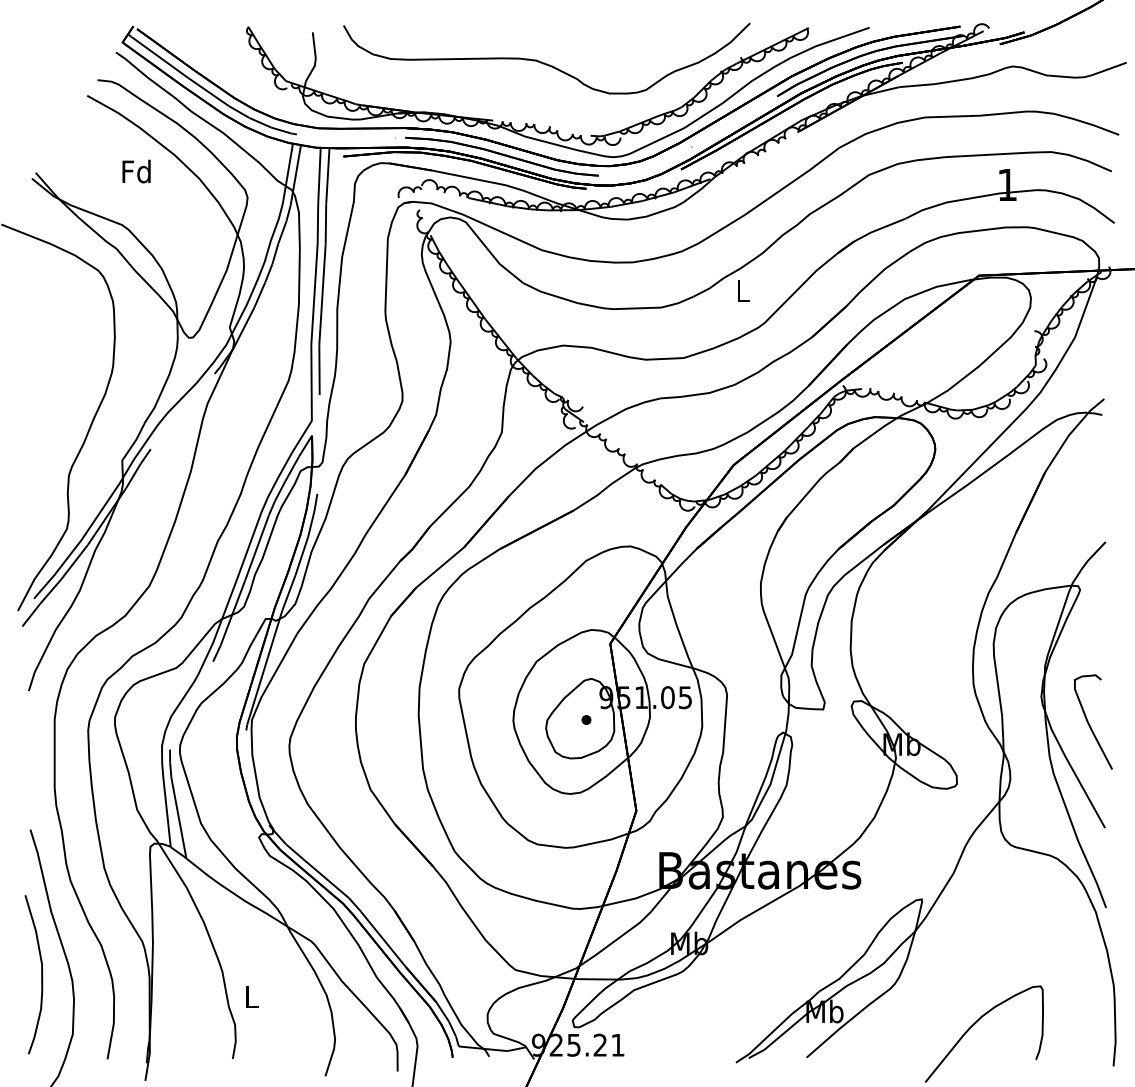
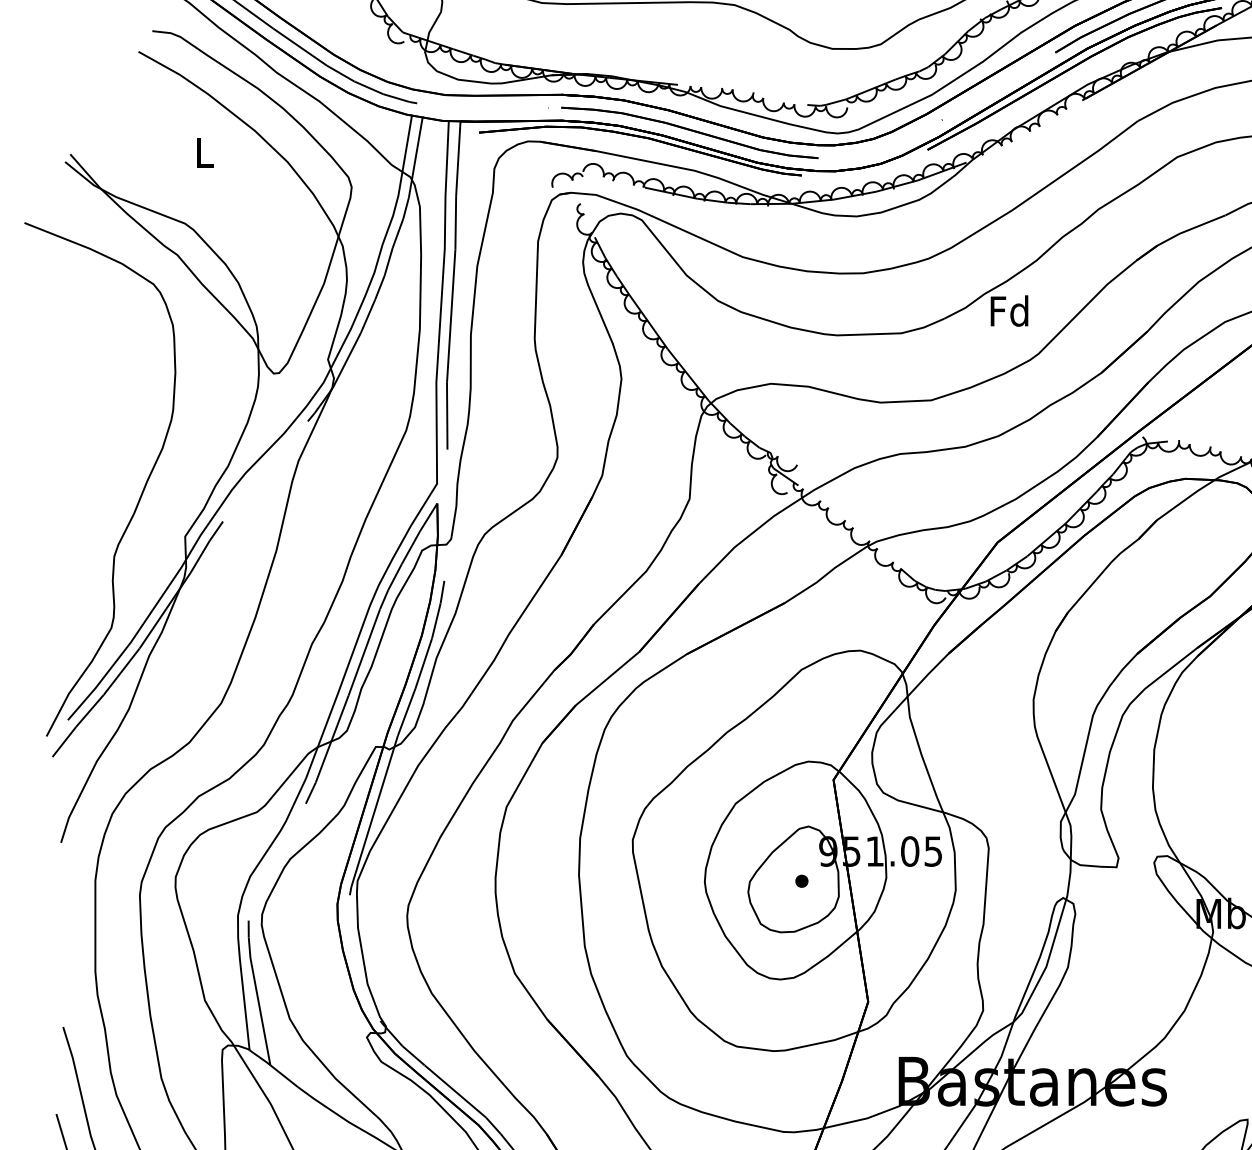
text: (136, 171) -> (204, 152), Fd -> L
text: (742, 290) -> (1009, 310), L -> Fd

